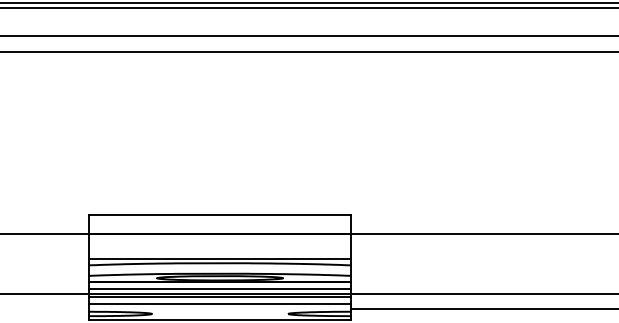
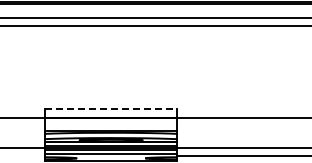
line: (221, 215) -> (111, 108), solid -> dashed

